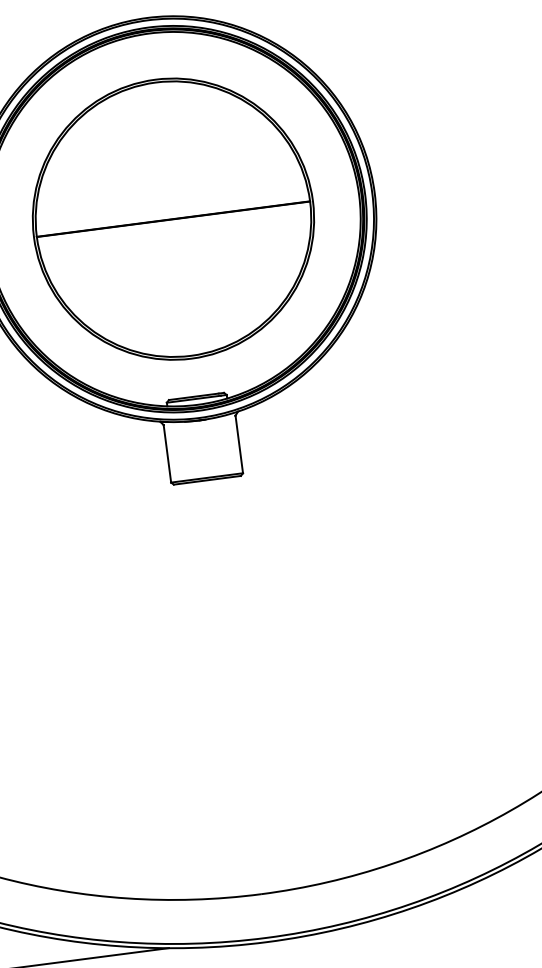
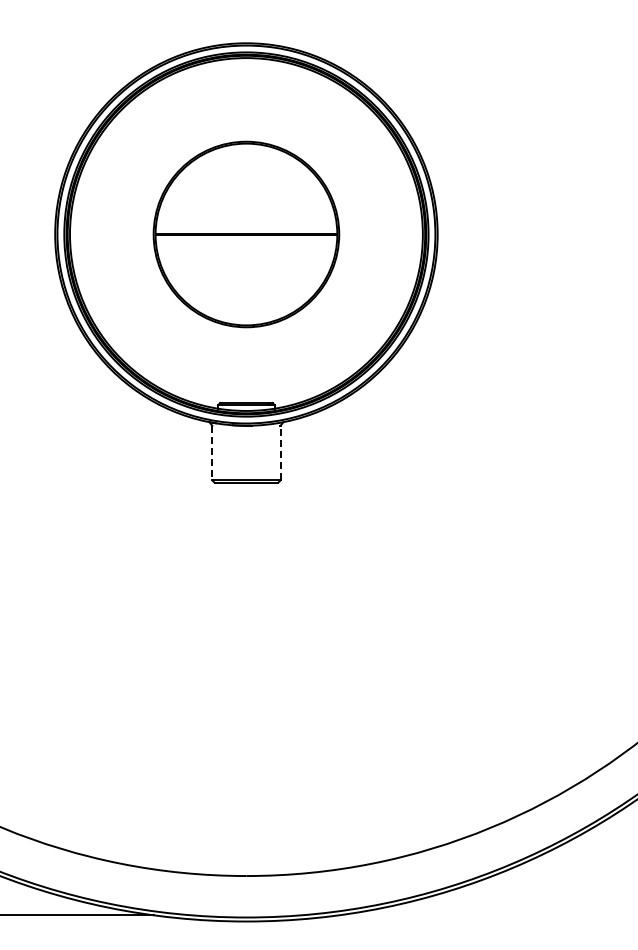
part: (173, 219) -> (246, 234), size x0.7
line: (239, 443) -> (280, 452), solid -> dashed
line: (167, 454) -> (212, 453), solid -> dashed

